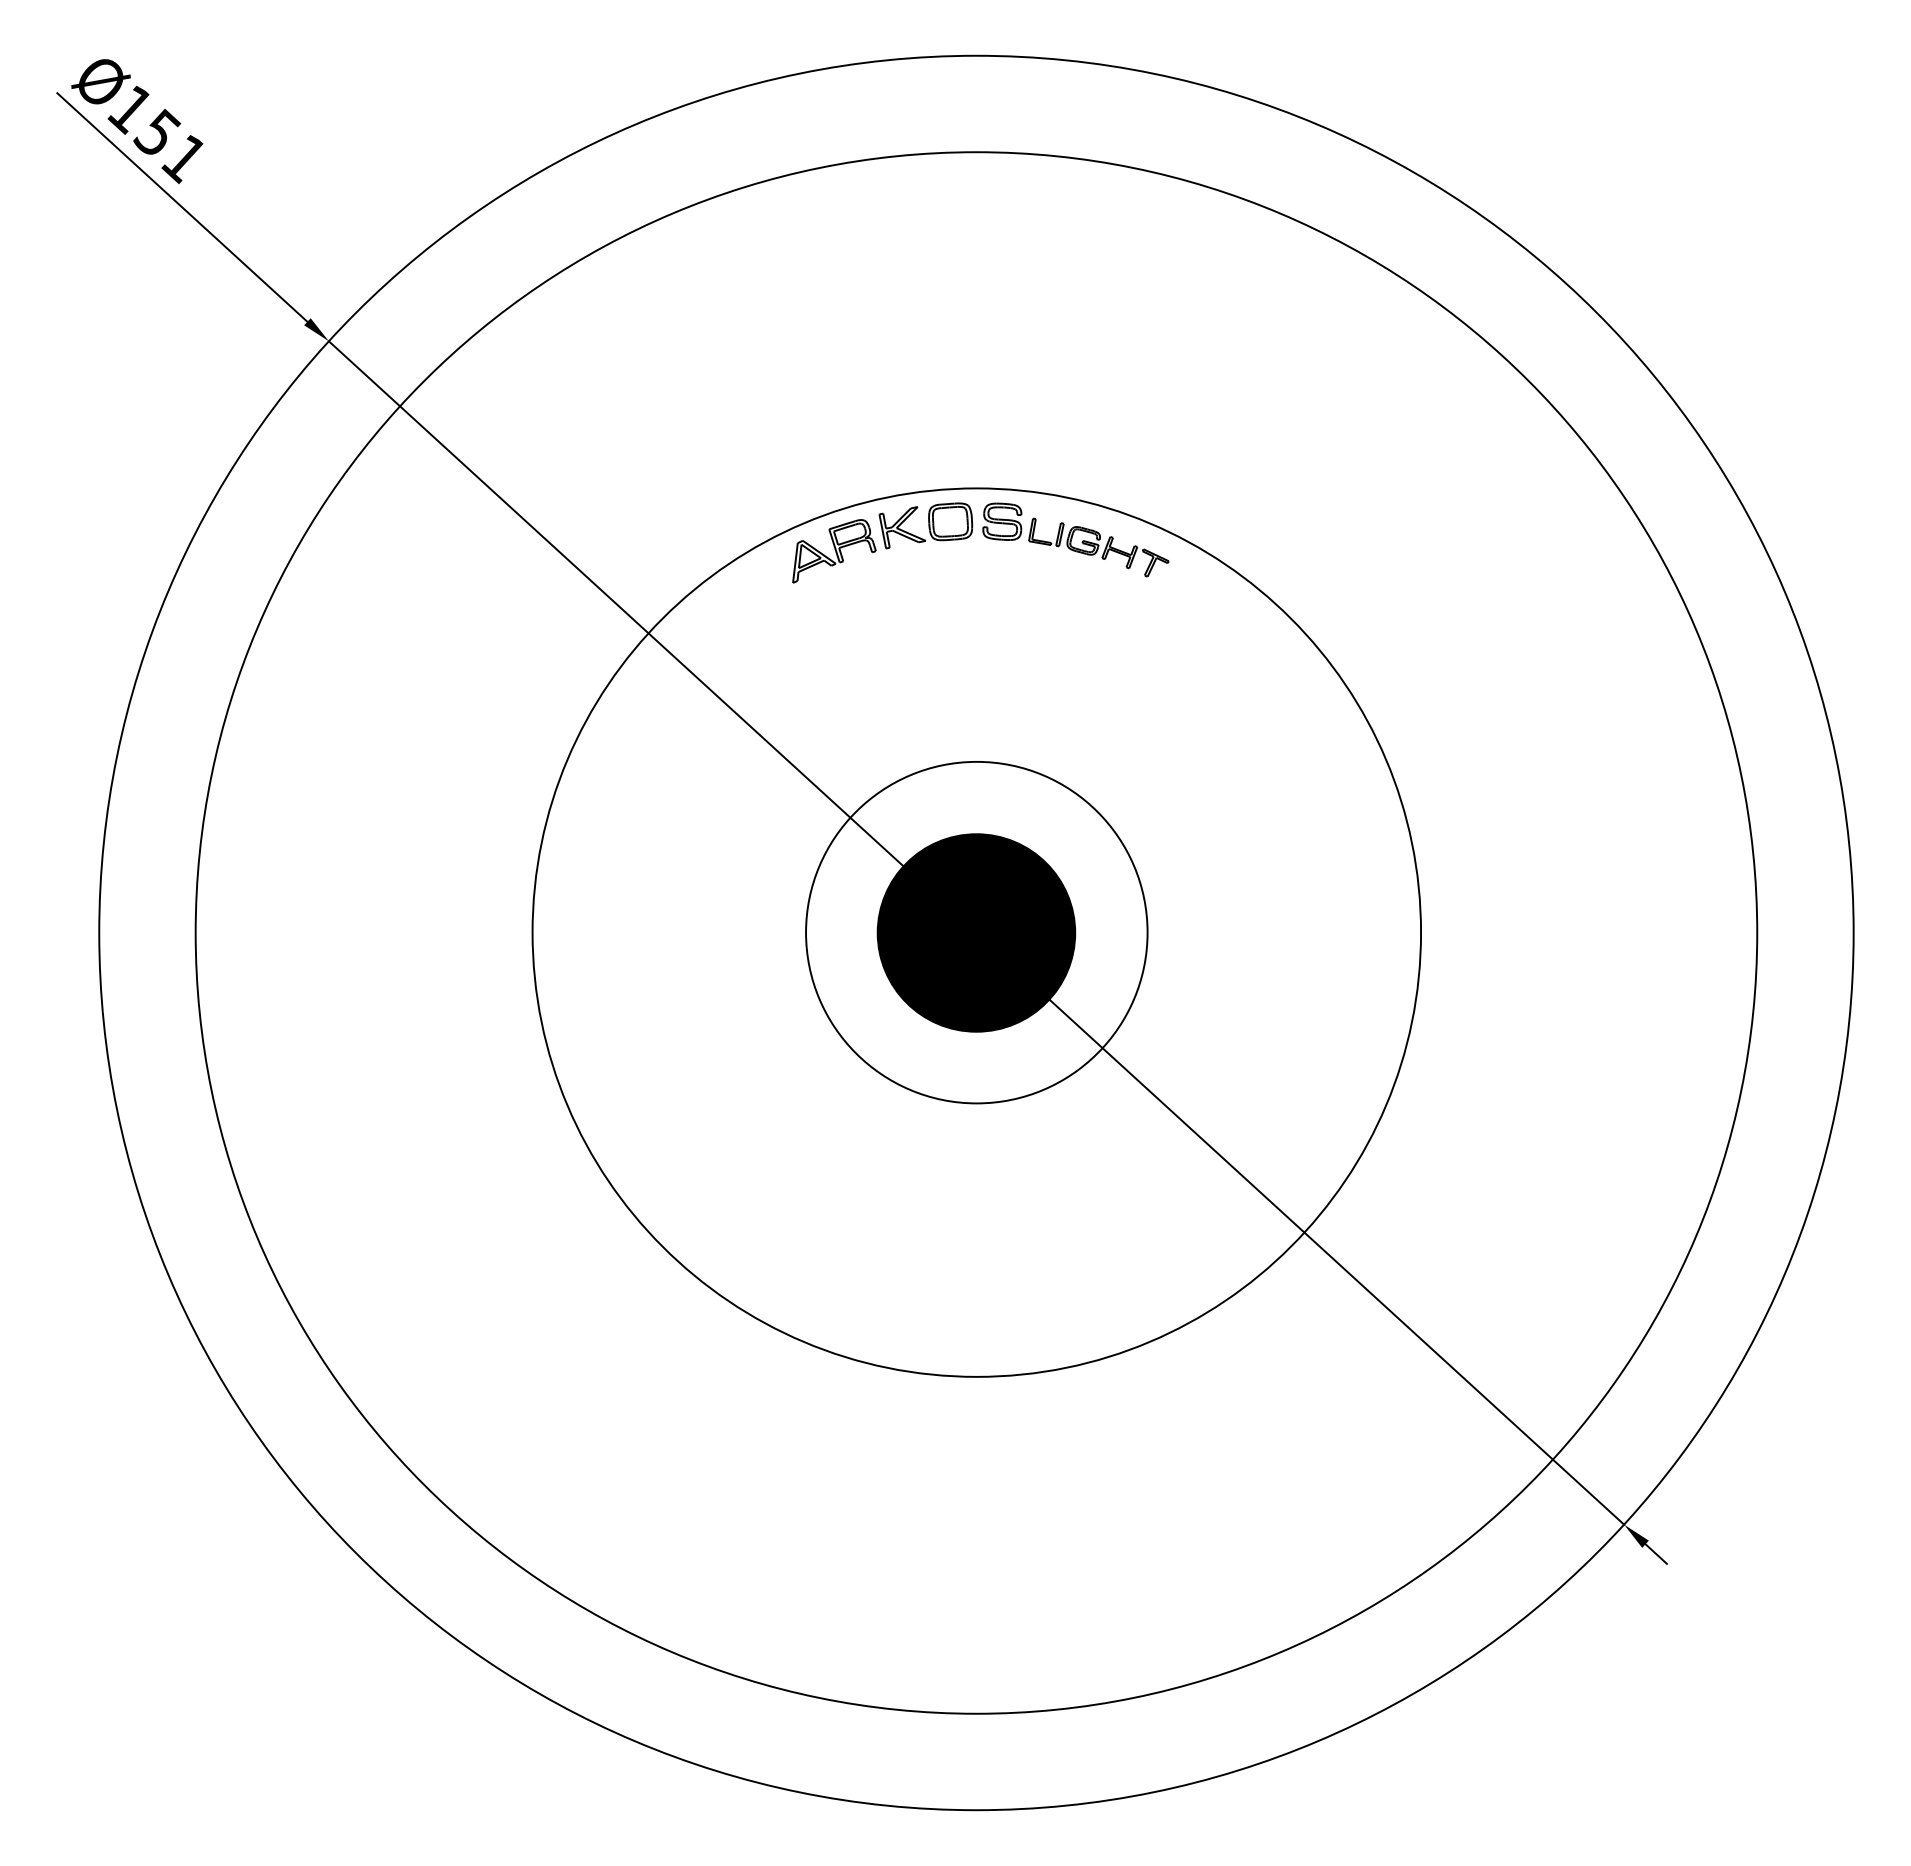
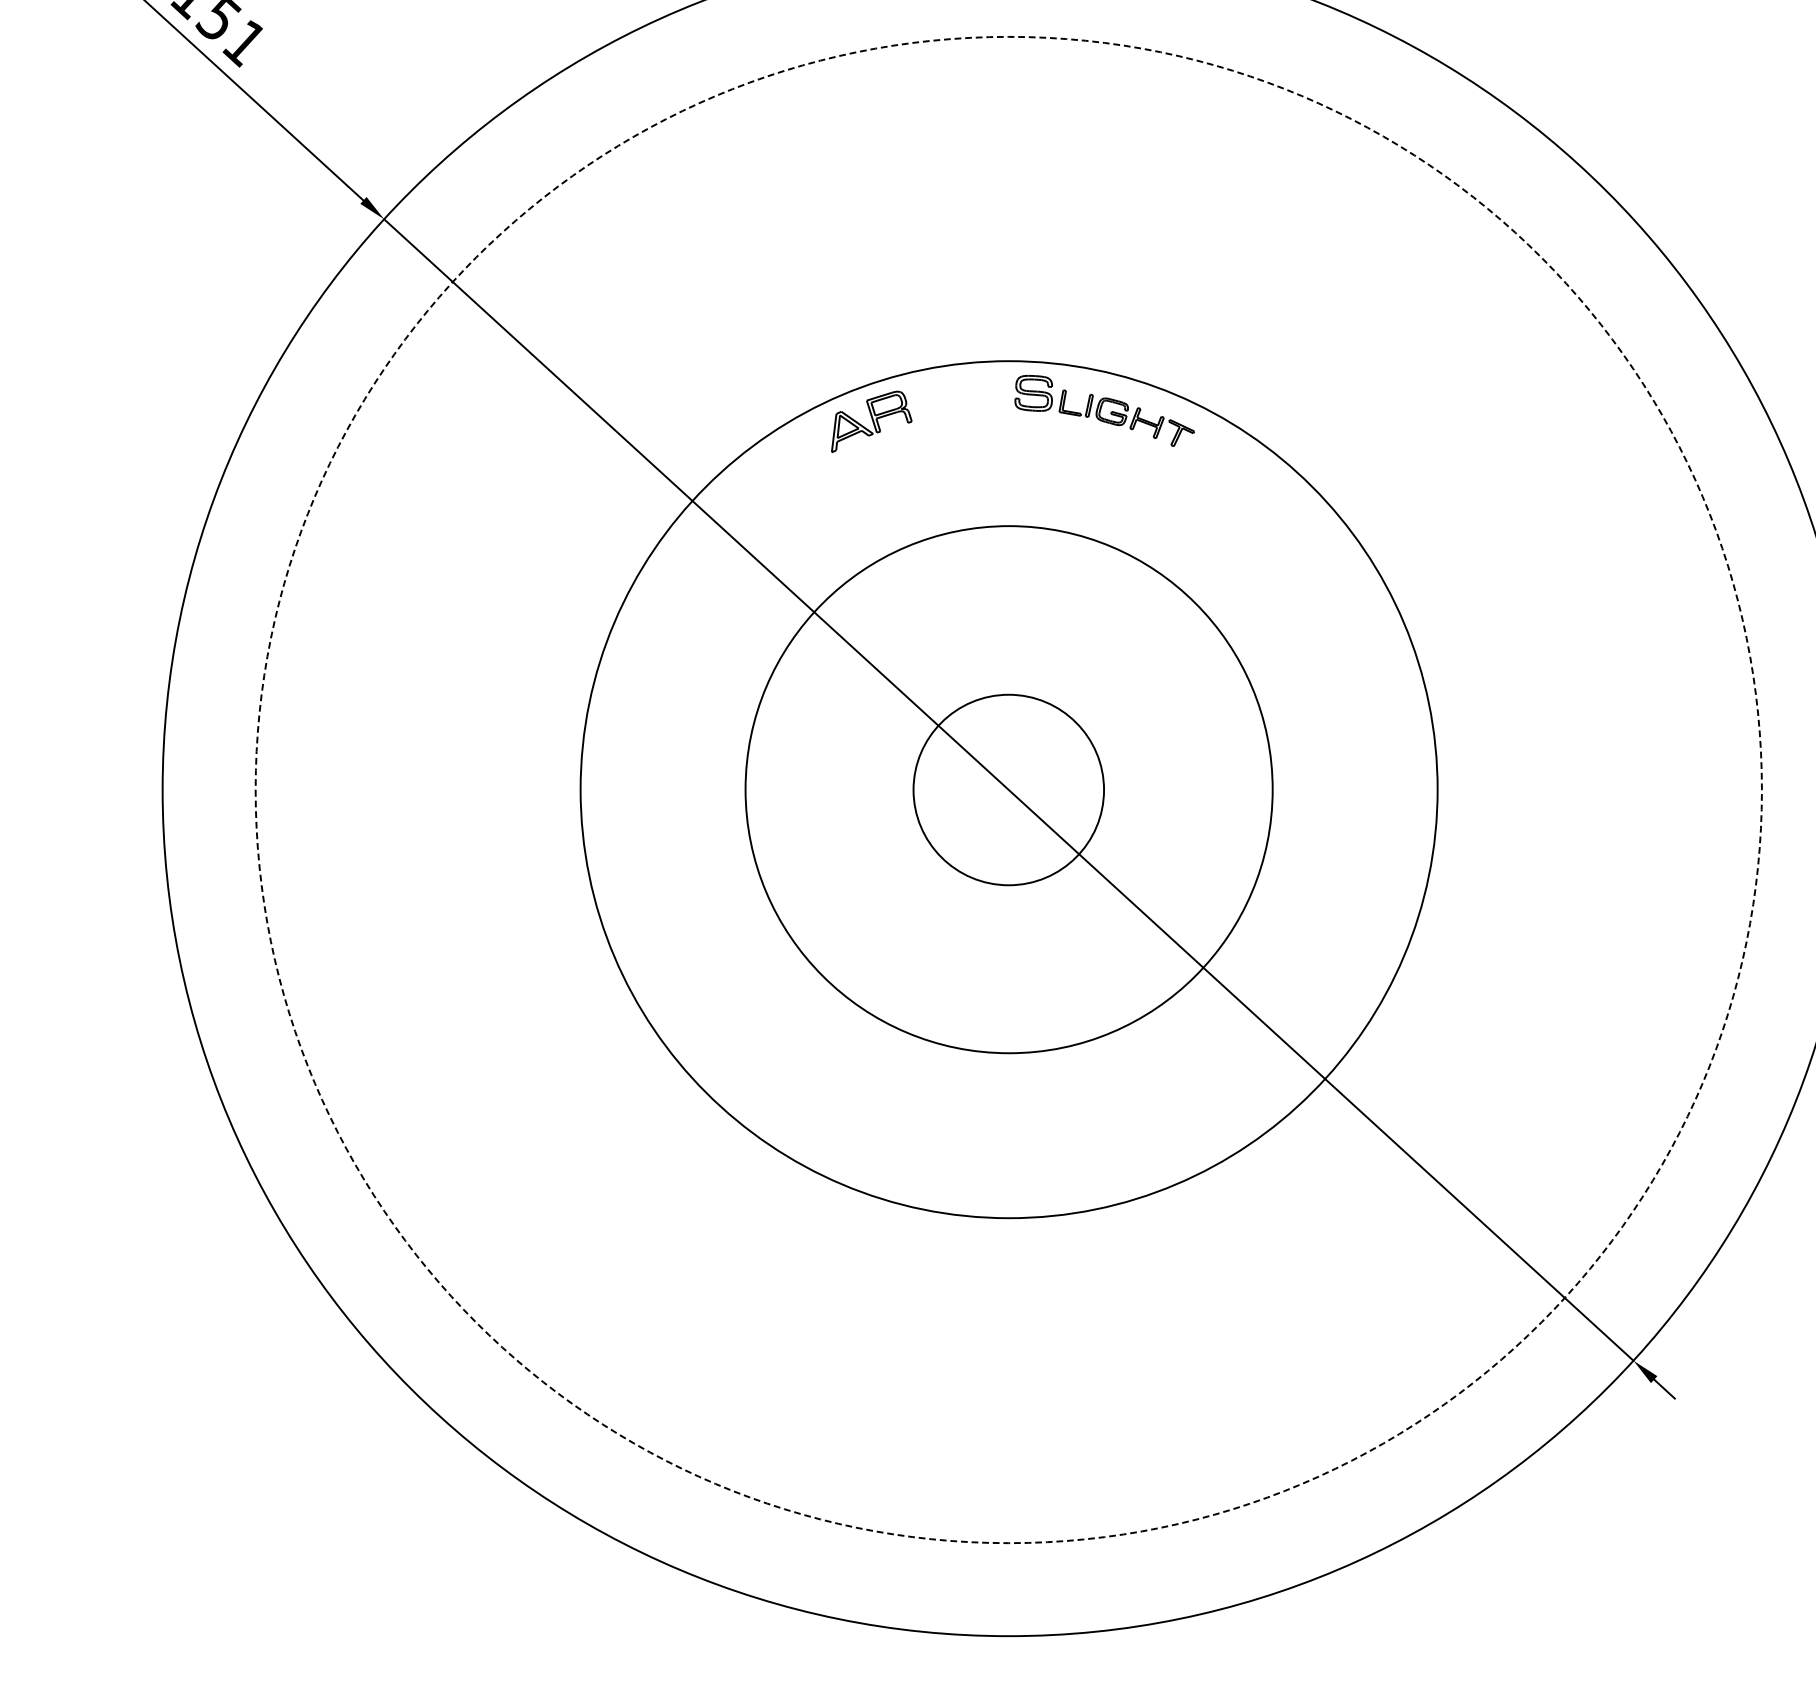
part: (925, 525) -> (959, 396), removed
circle: (976, 932) -> (1008, 789), size x1.6
circle: (976, 932) -> (1008, 789), solid -> dashed
fill: (976, 932) -> (1008, 789), removed

